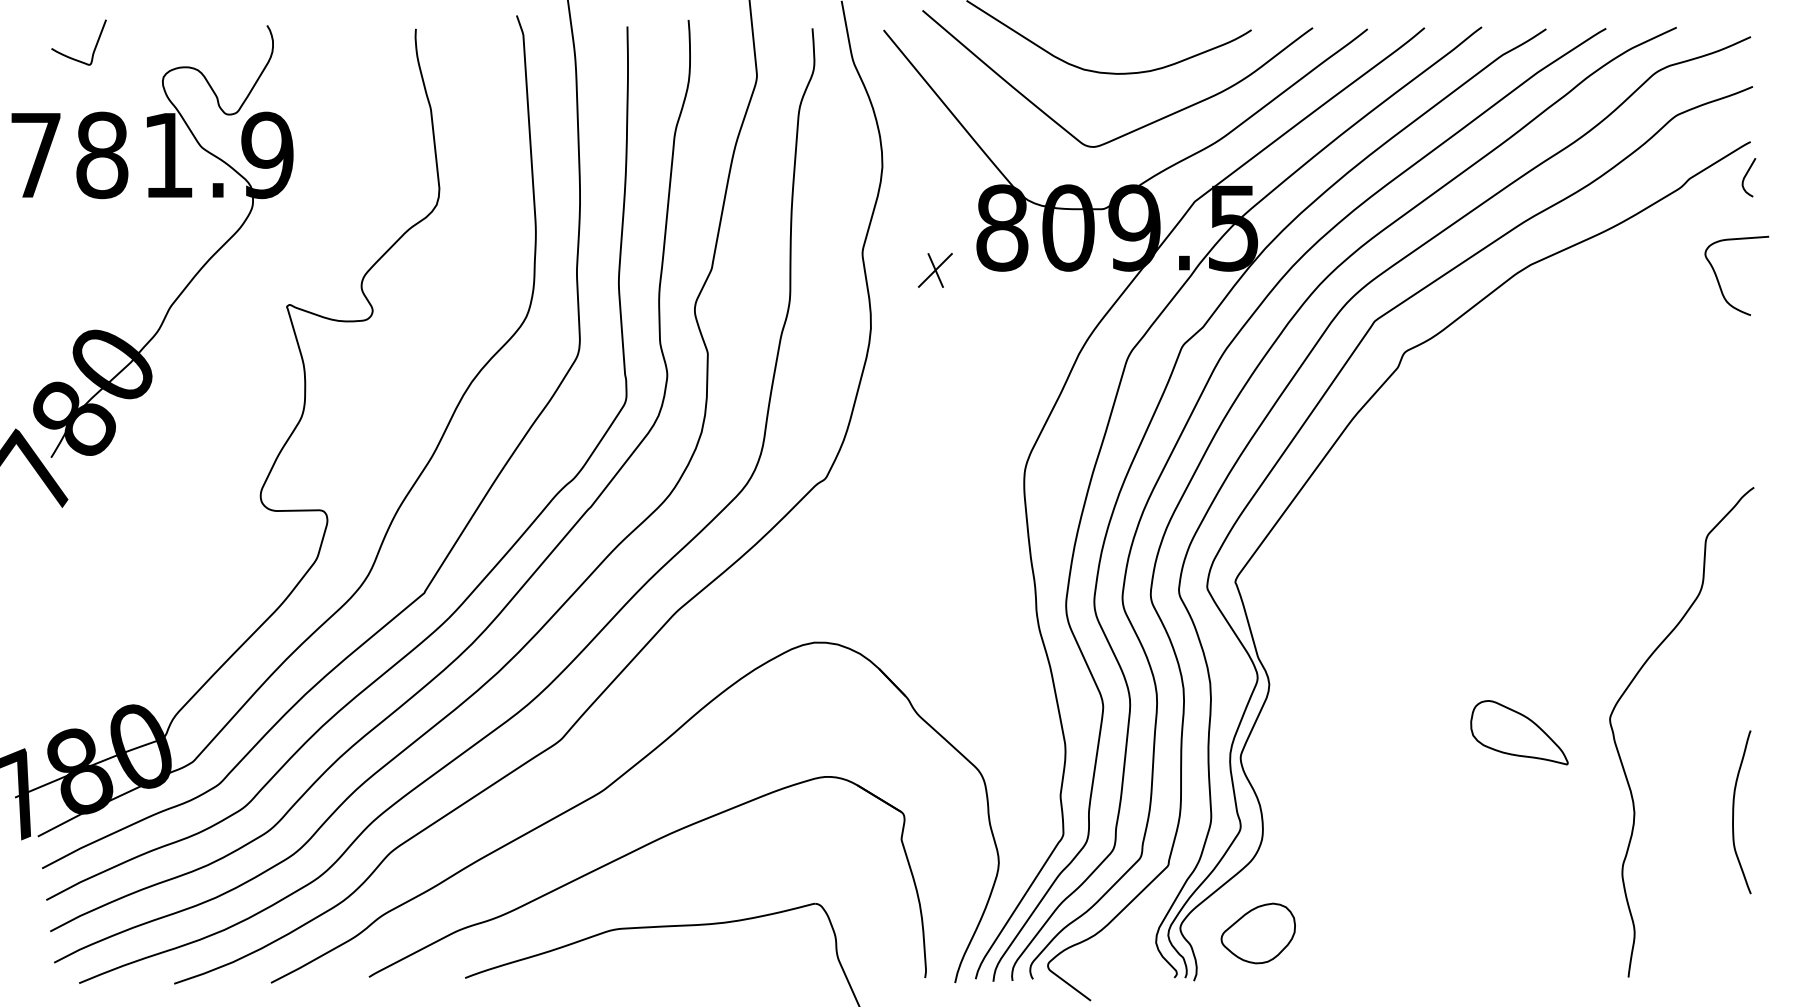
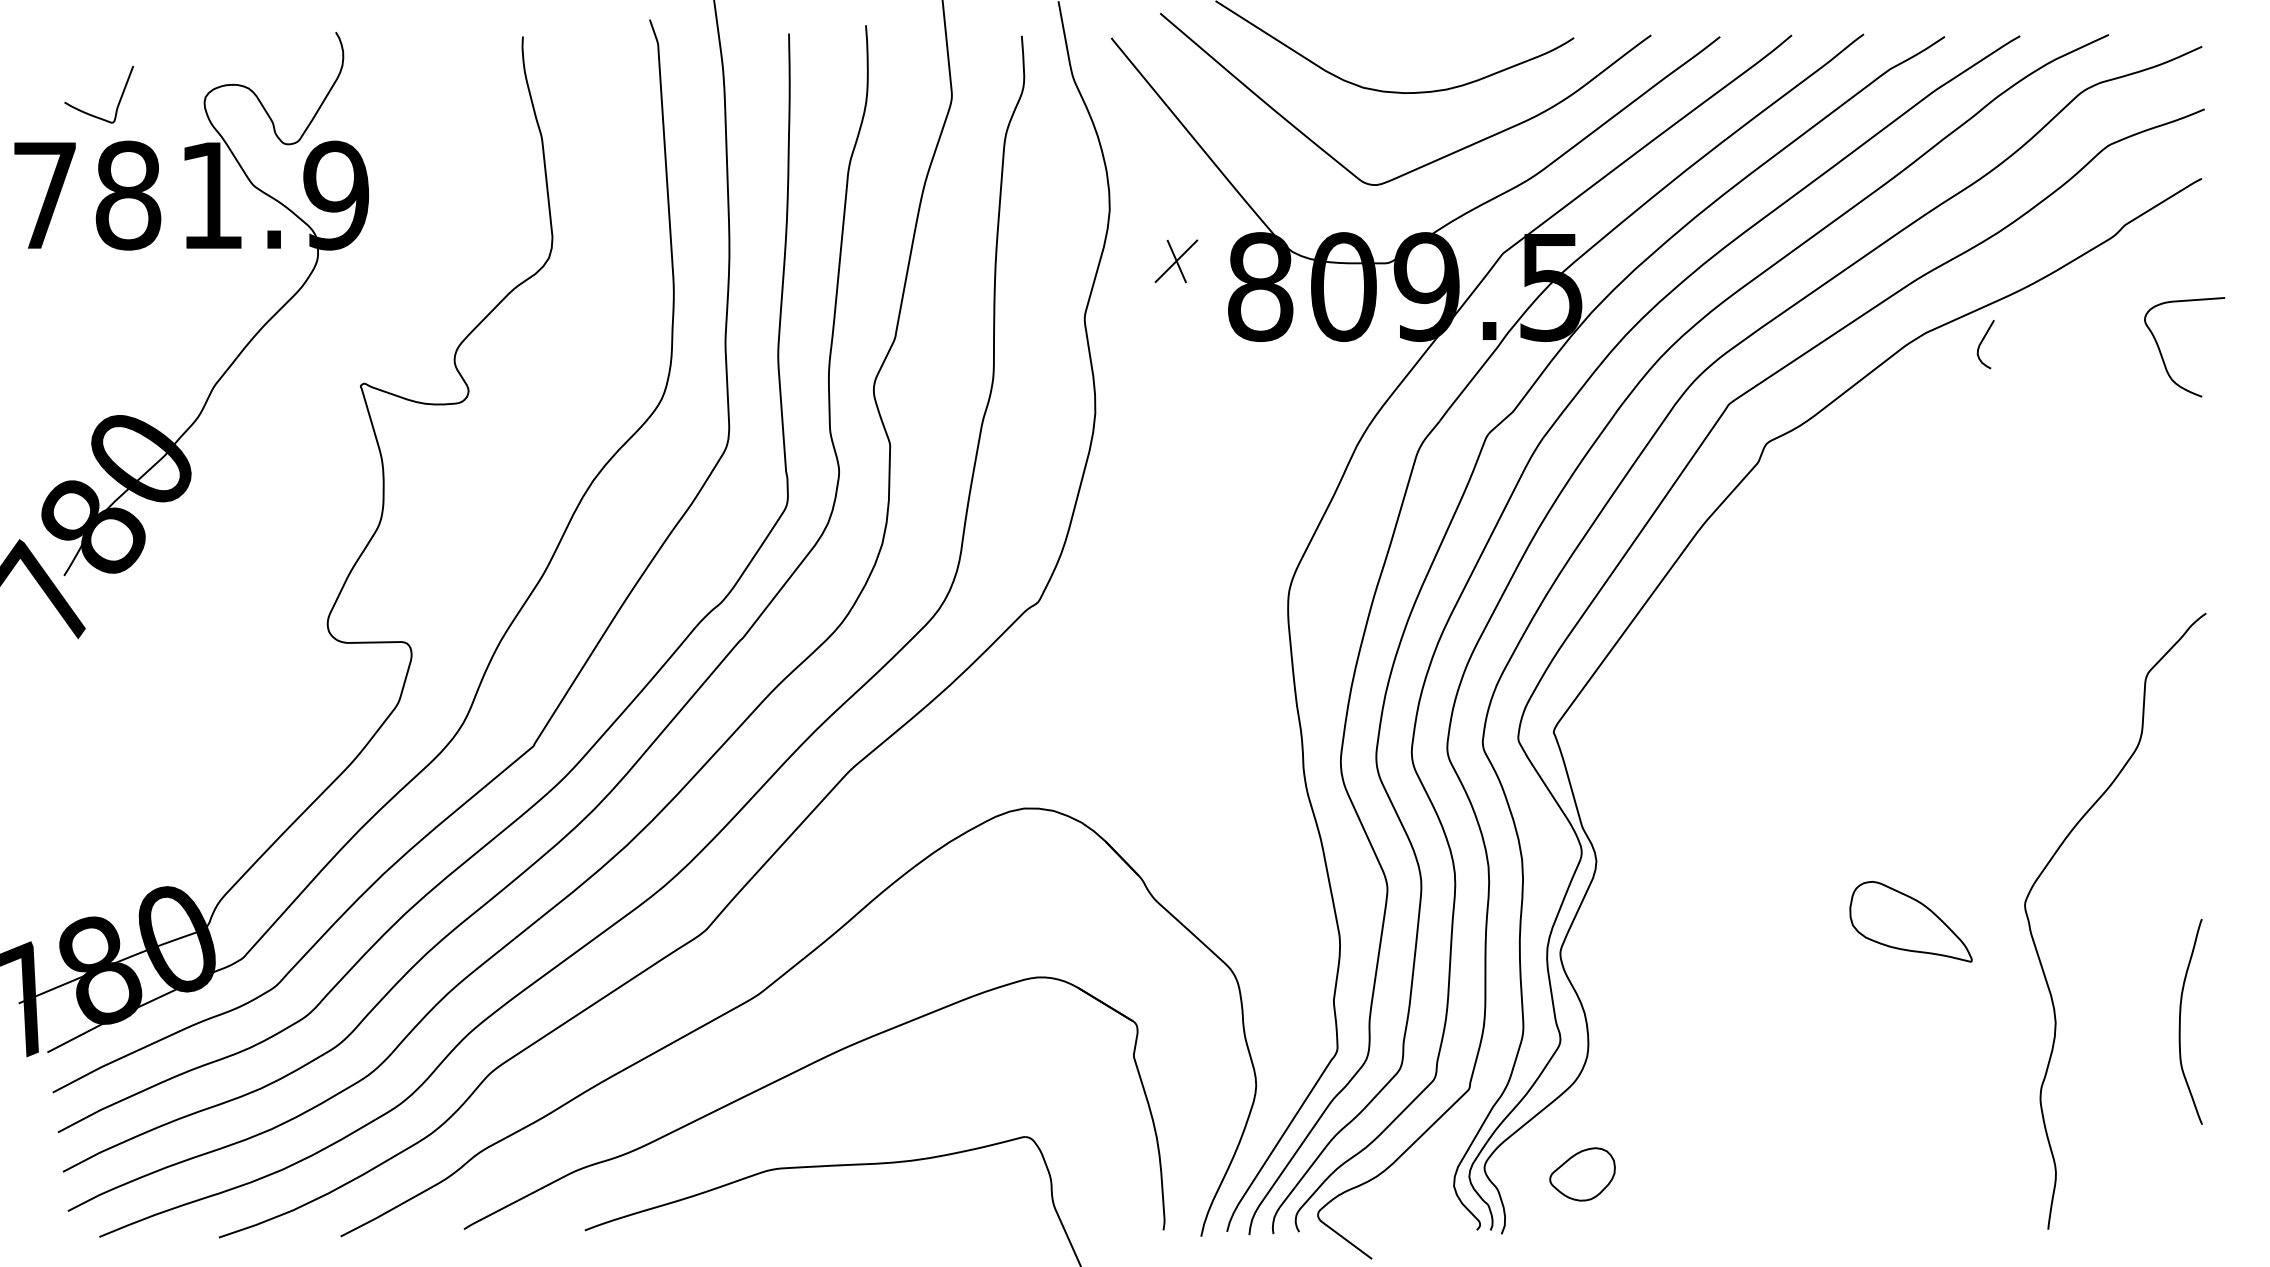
curve: (73, 58) -> (92, 114), moved
curve: (1746, 175) -> (1982, 342), moved
part: (935, 270) -> (1176, 261), moved
part: (1258, 933) -> (1582, 1174), size x0.7

